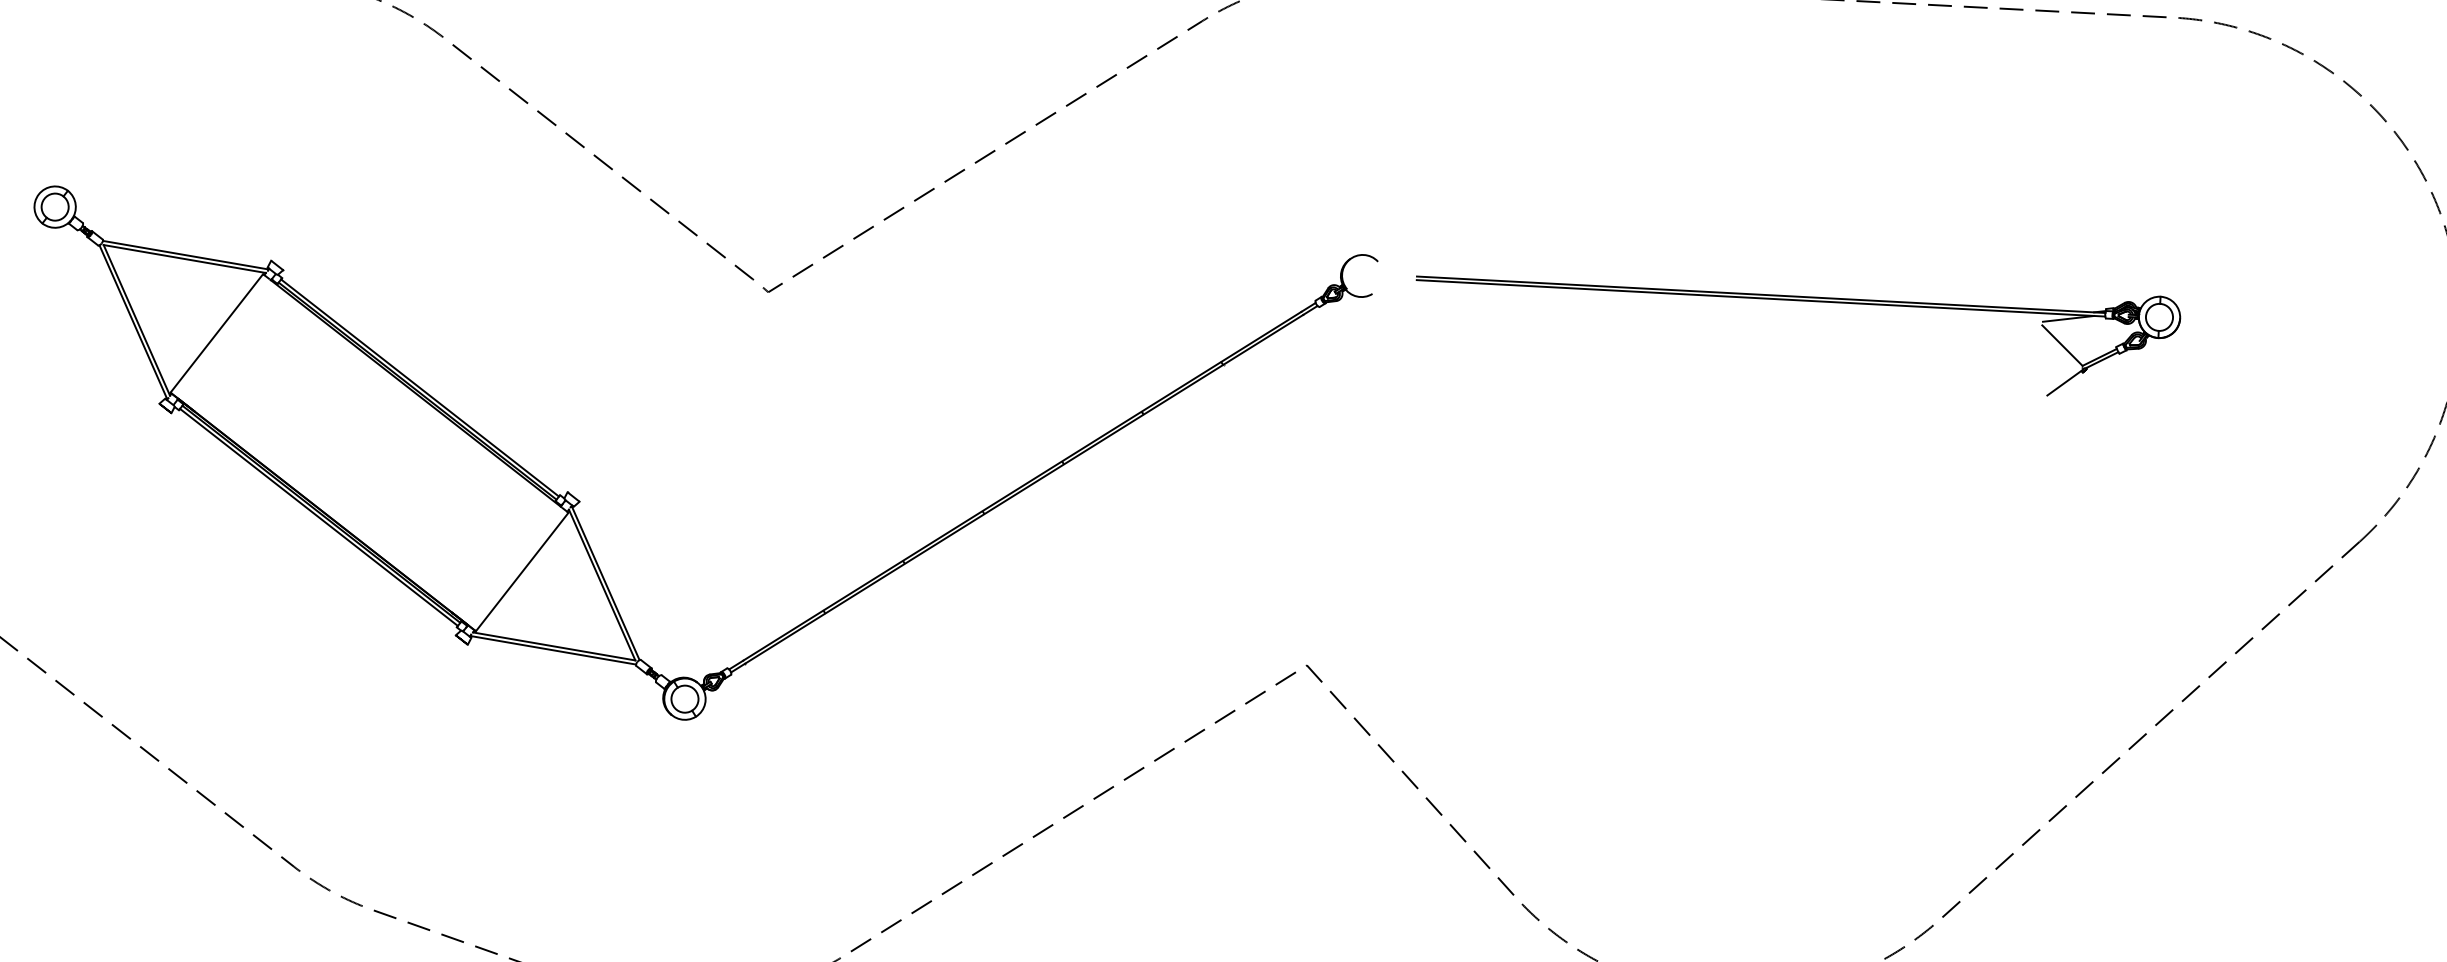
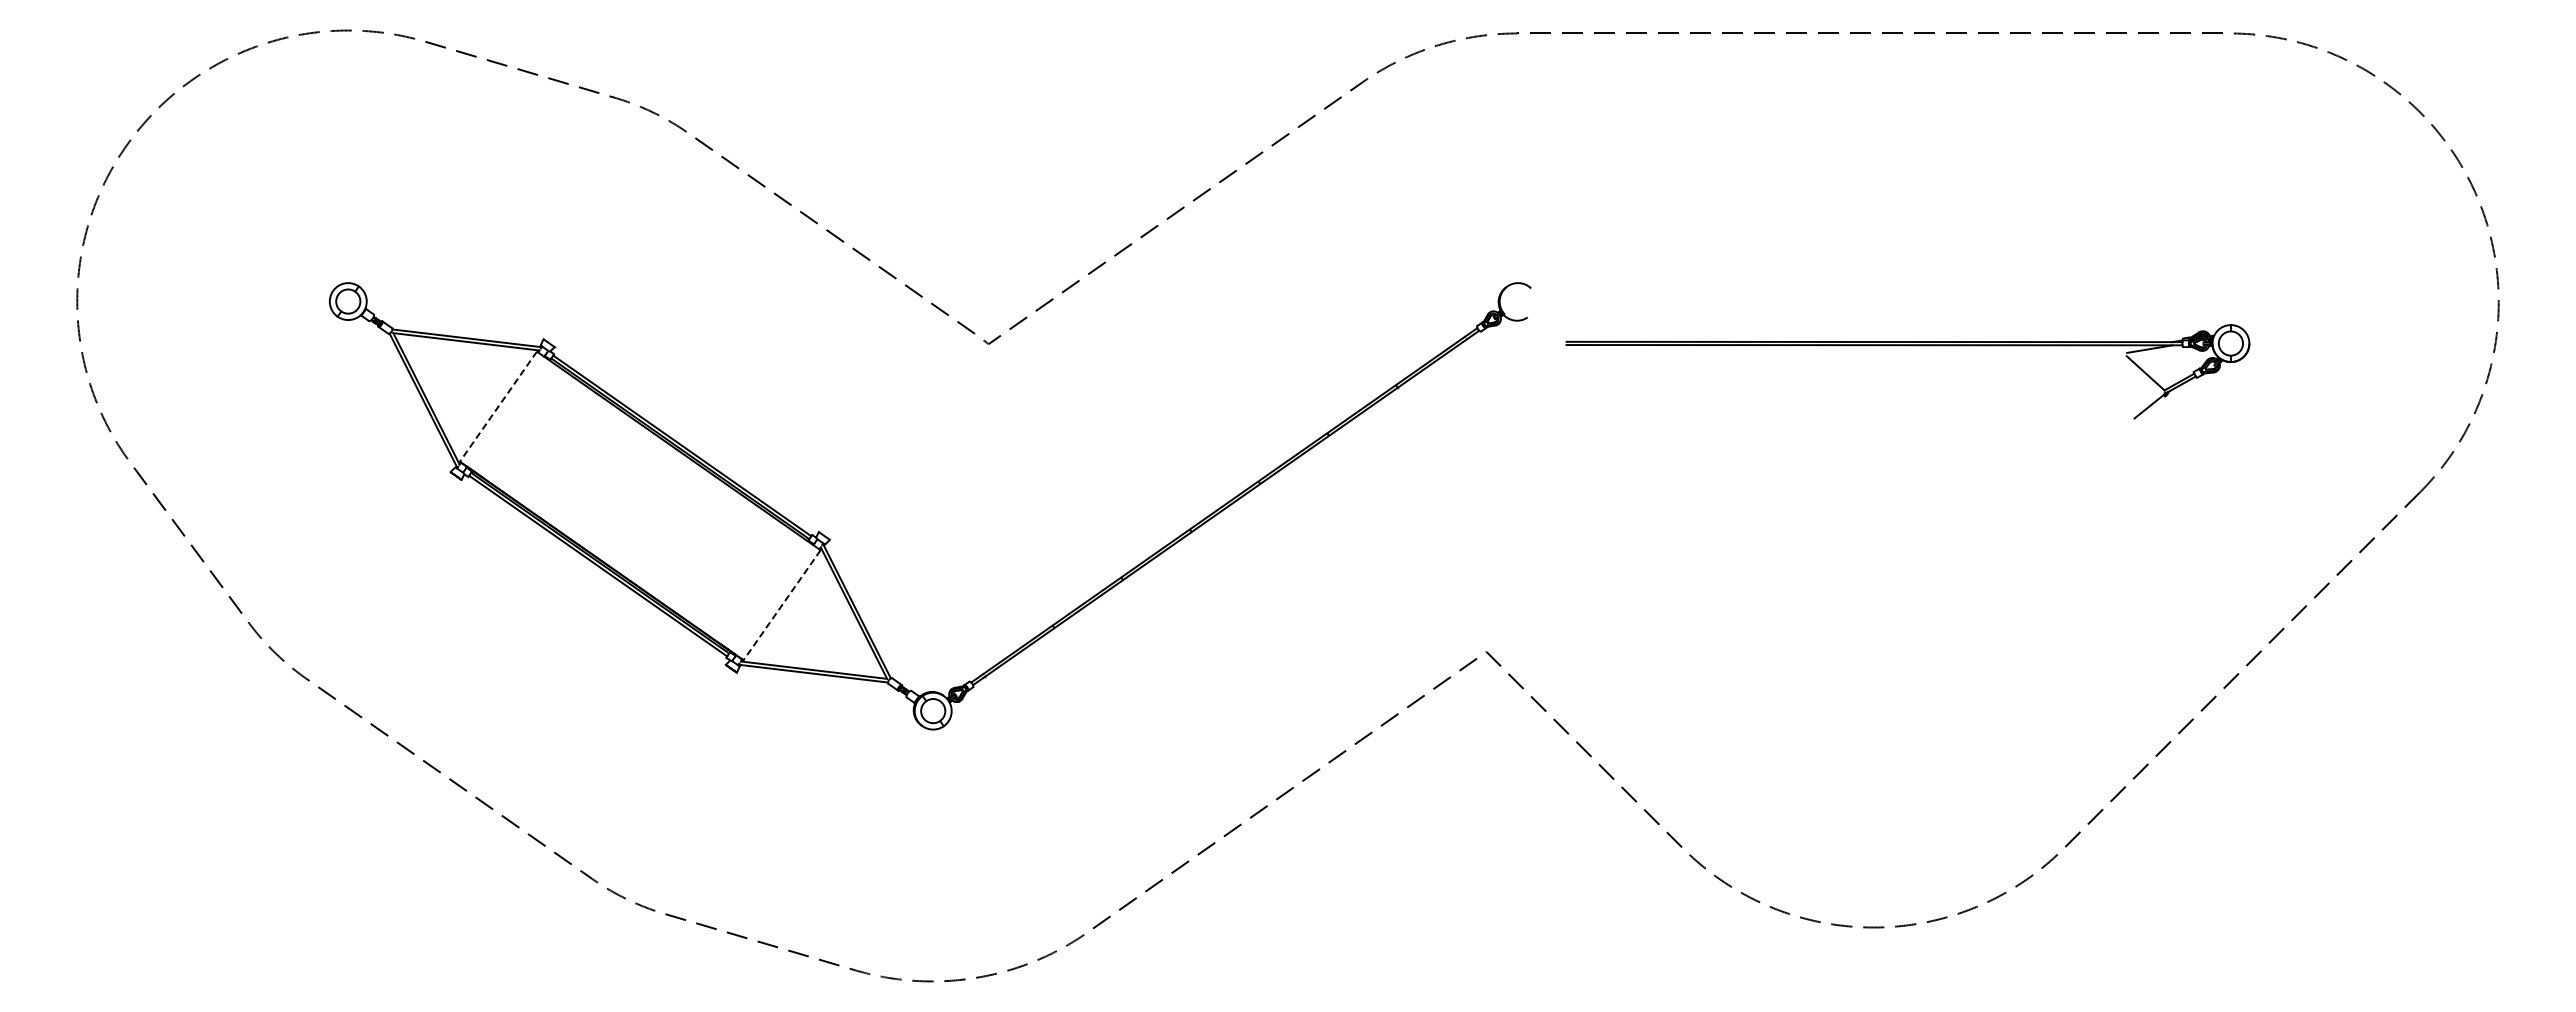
part: (1797, 301) -> (1907, 346), moved
line: (216, 334) -> (498, 407), solid -> dashed
line: (521, 572) -> (781, 605), solid -> dashed

